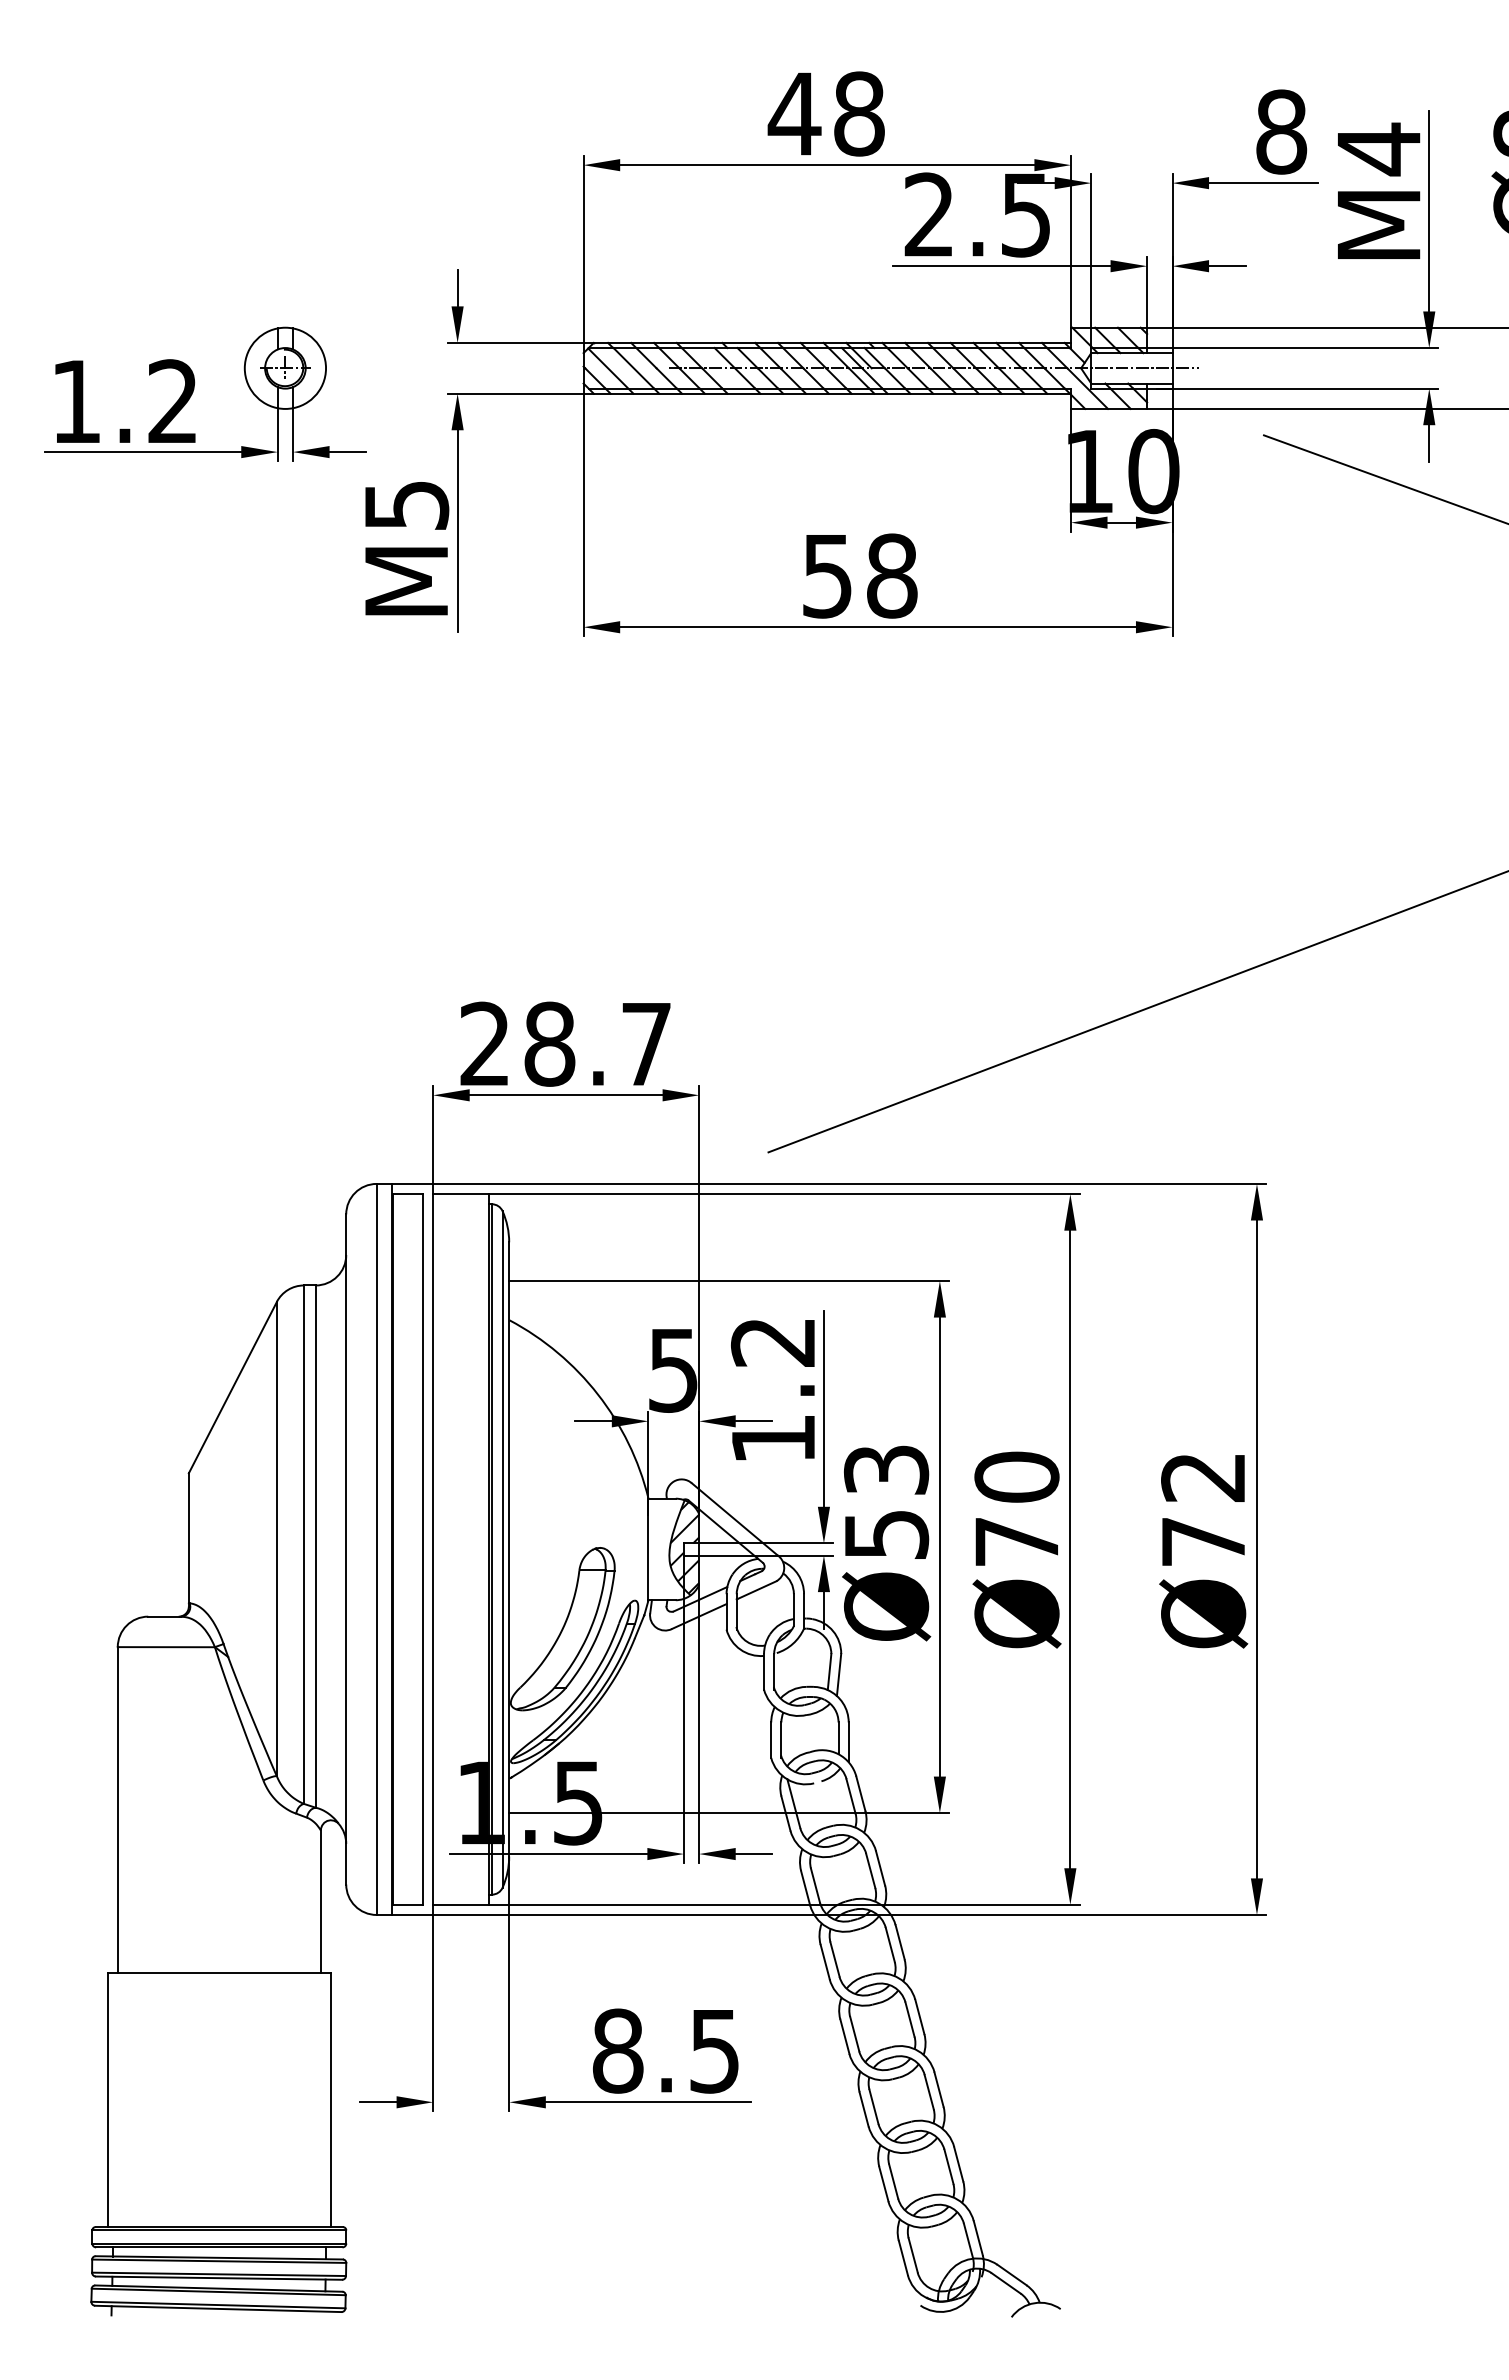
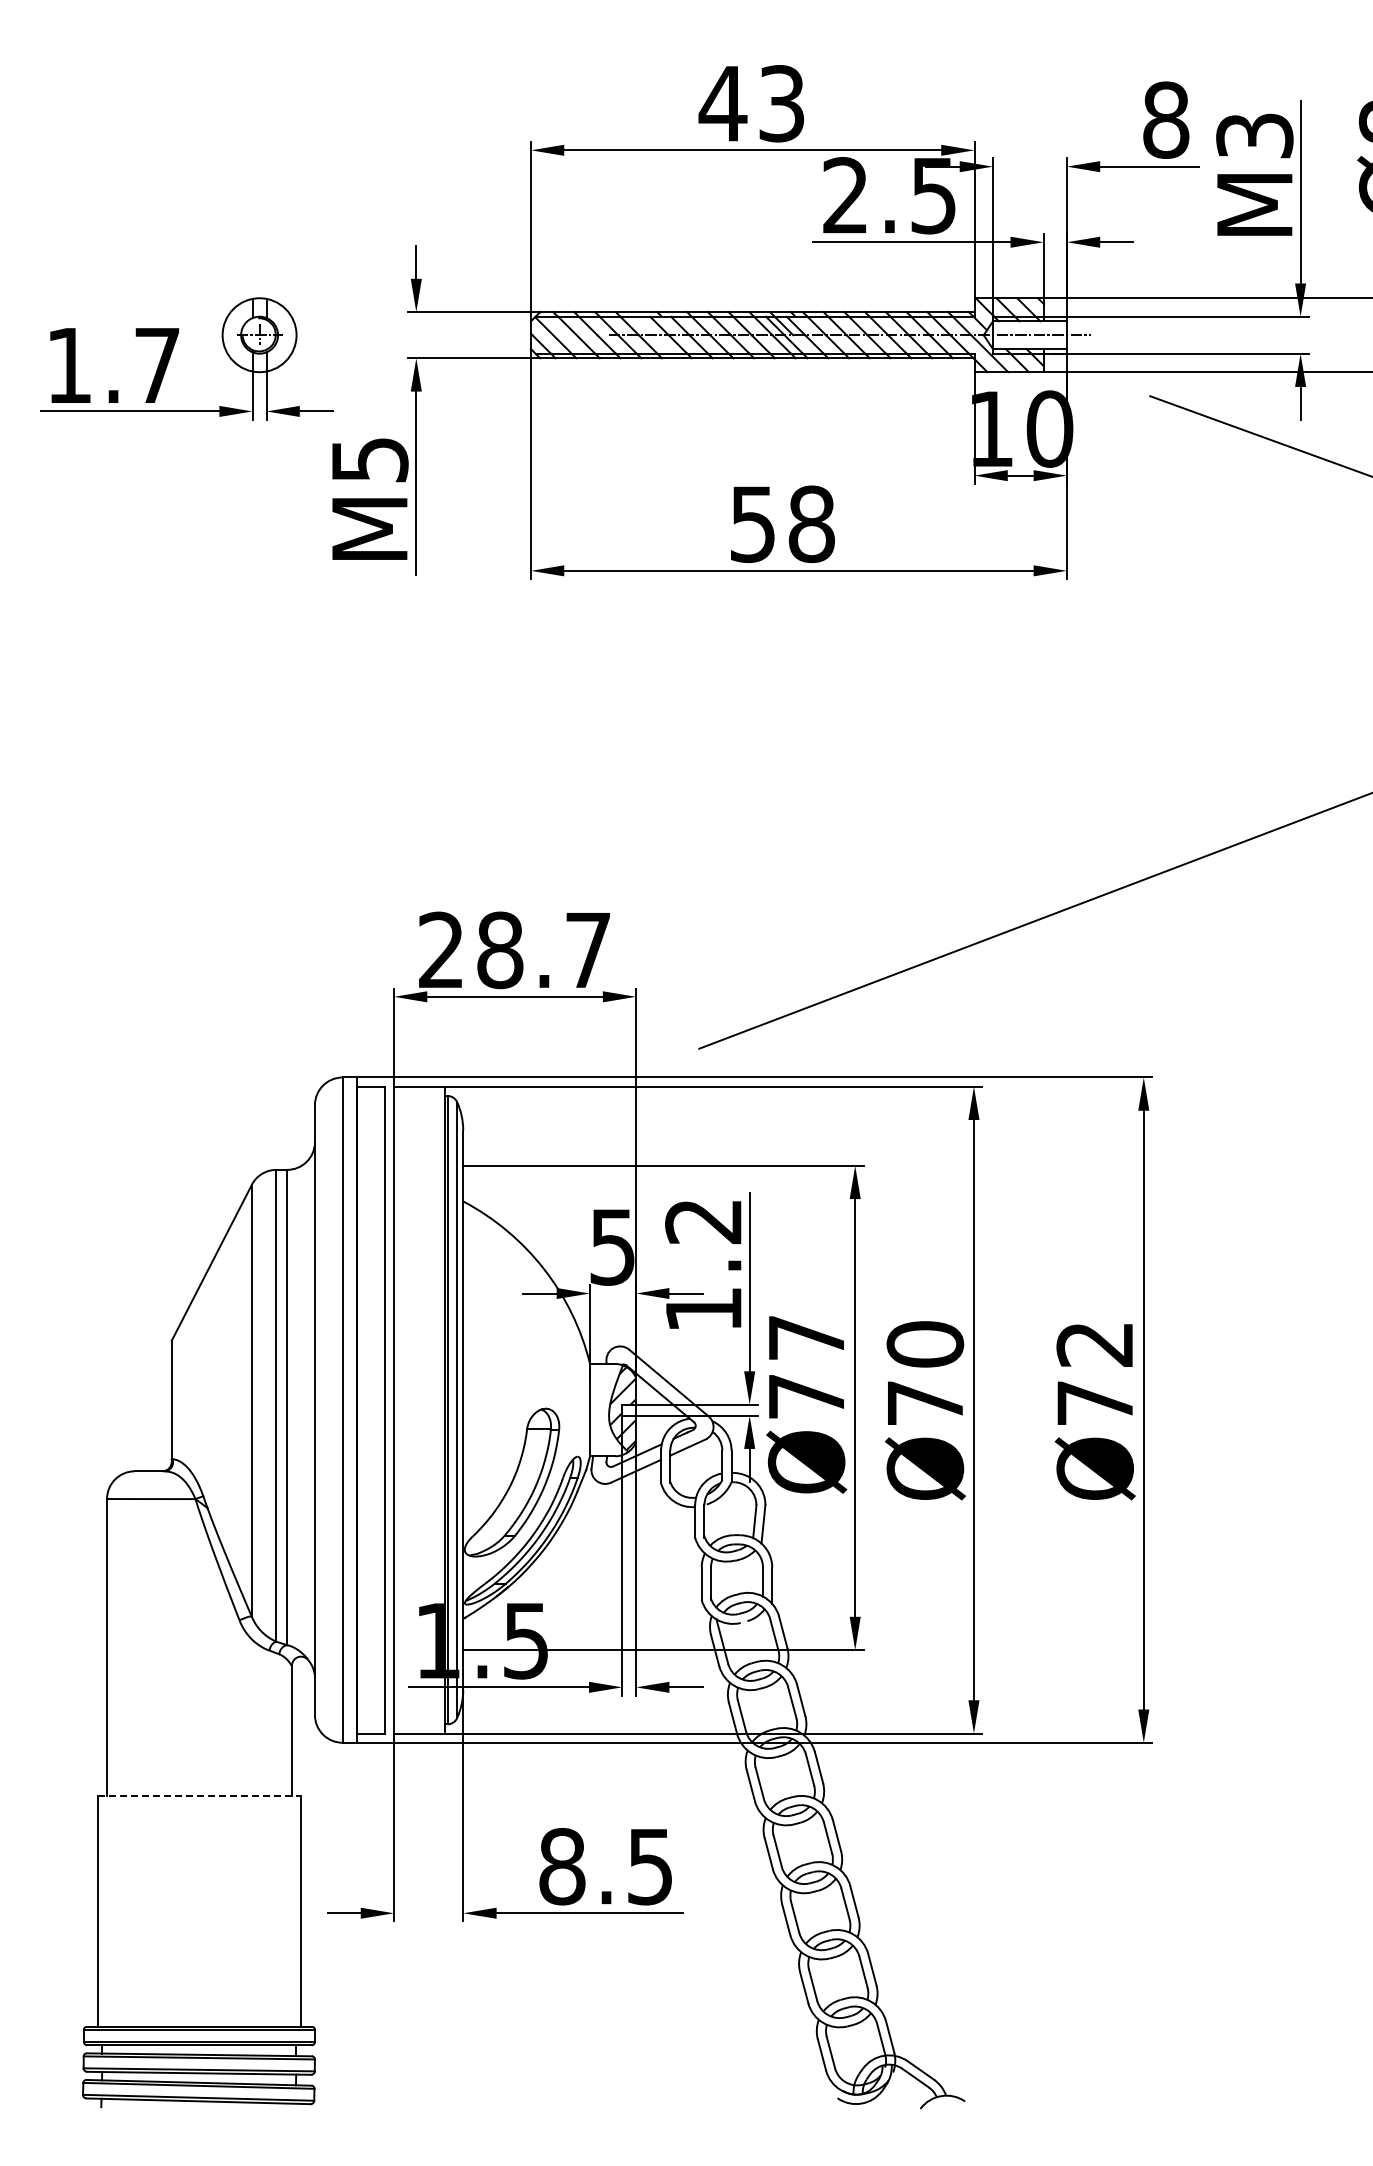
text: (859, 113) -> (782, 103), 48 -> 43
text: (1378, 148) -> (1254, 135), M4 -> M3
text: (173, 400) -> (157, 364), 1.2 -> 1.7
text: (886, 1501) -> (806, 1366), Ø53 -> Ø77
line: (219, 1972) -> (199, 1795), solid -> dashed

